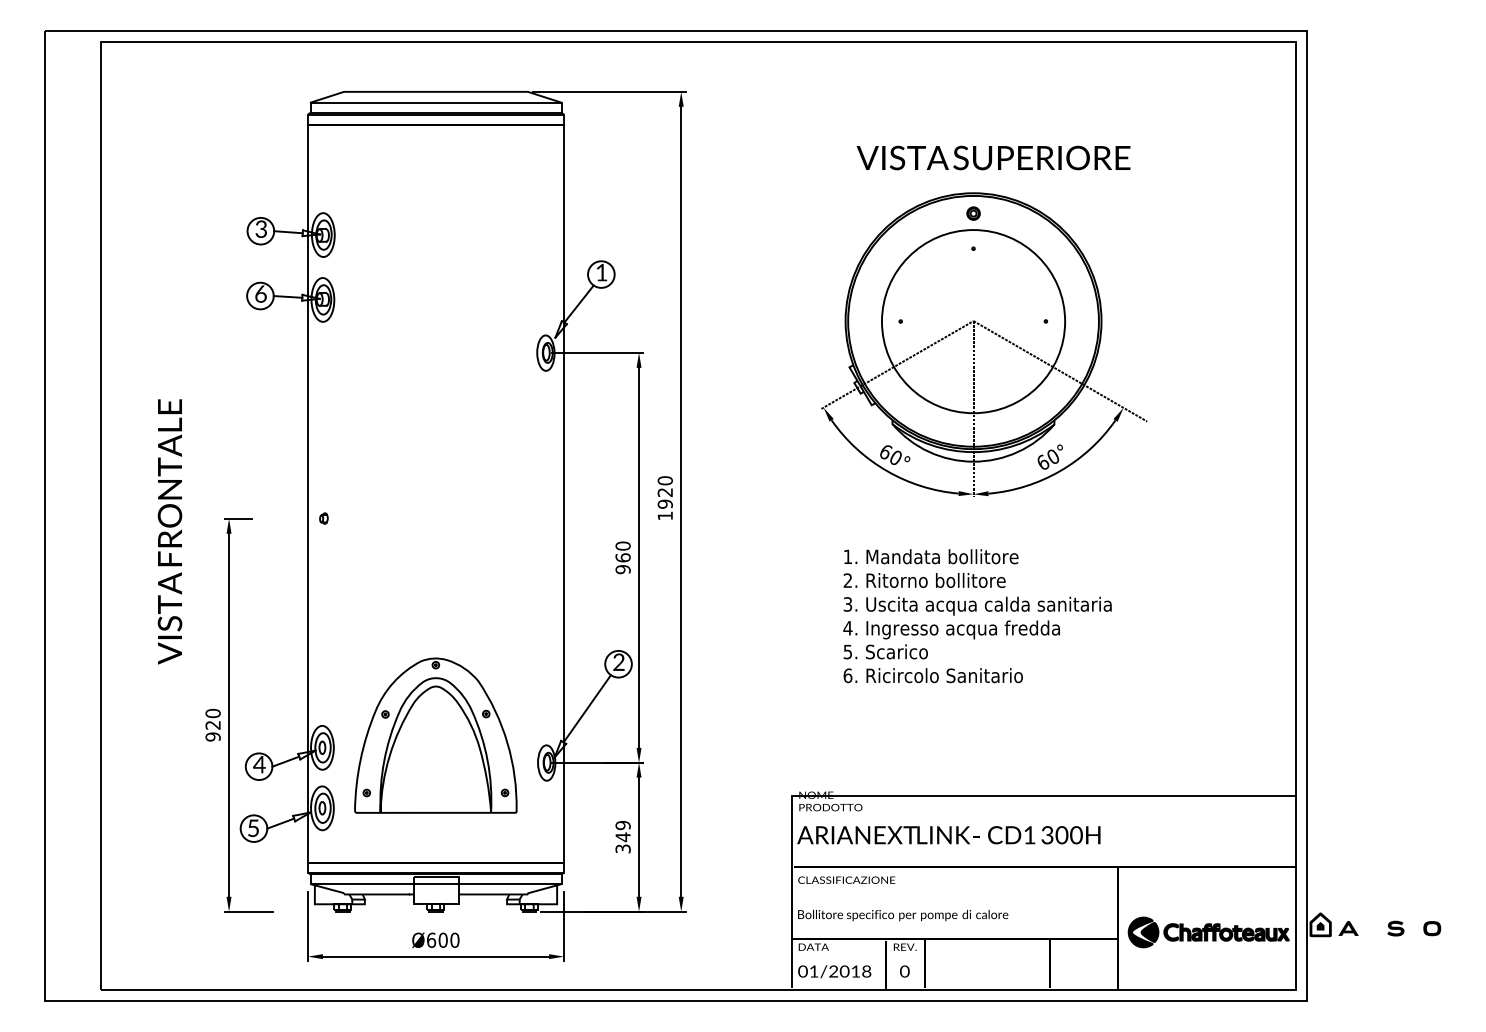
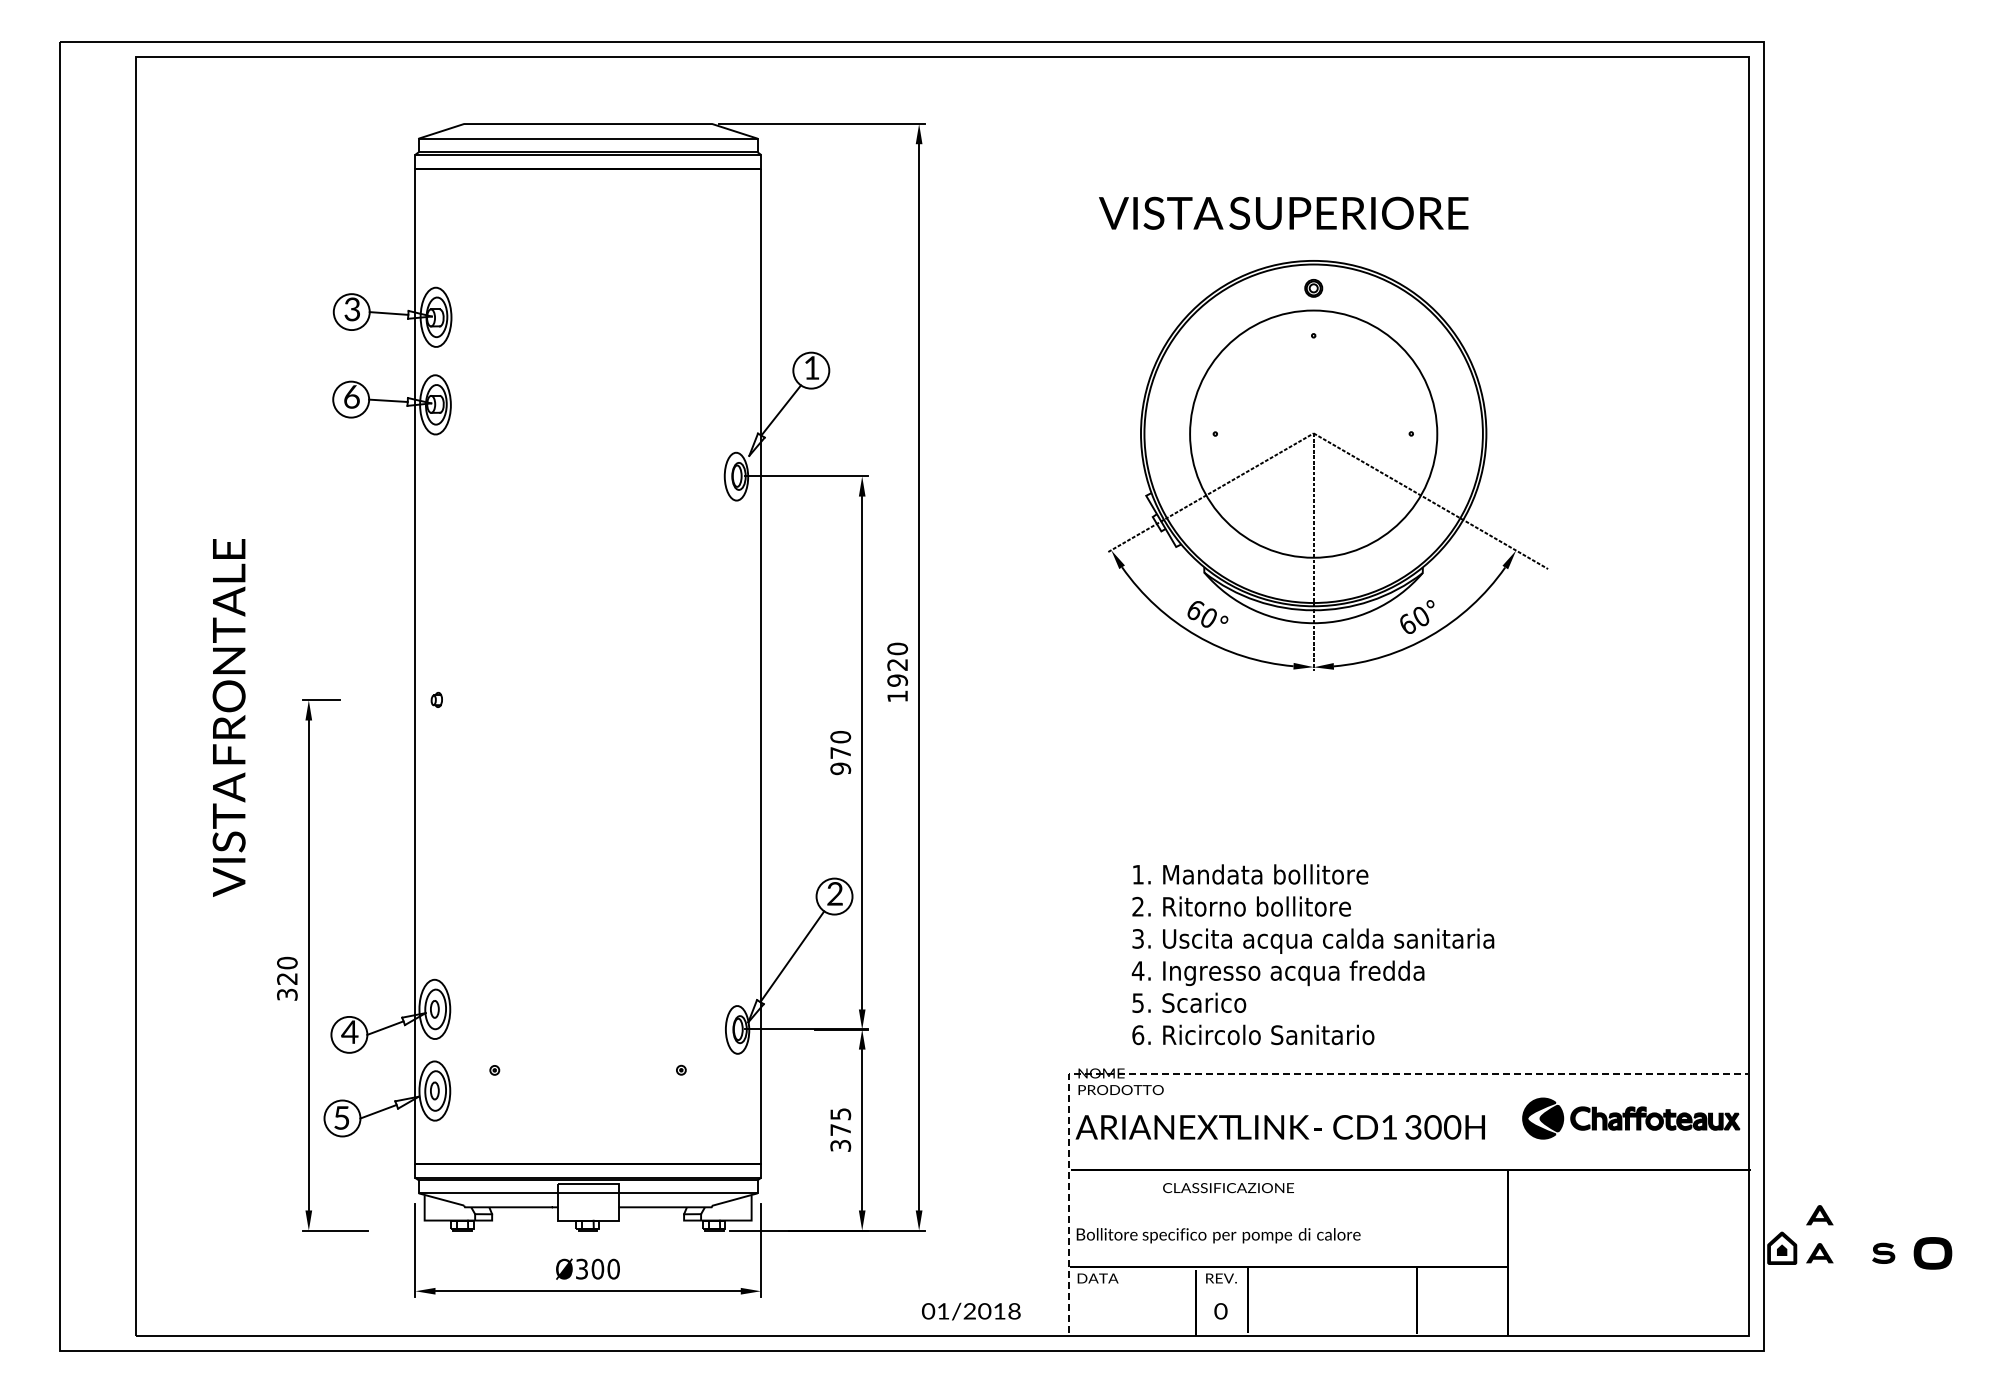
text: (993, 157) -> (1283, 212), moved
text: (622, 557) -> (840, 752), 960 -> 970
text: (977, 616) -> (1312, 954), moved
part: (435, 735) -> (587, 992), removed
text: (213, 736) -> (287, 994), 920 -> 320
line: (947, 796) -> (1278, 1074), solid -> dashed
text: (622, 831) -> (840, 1122), 349 -> 375
text: (846, 880) -> (1228, 1188), moved
part: (1348, 900) -> (1819, 1215), added
part: (1432, 928) -> (1932, 1253), size x1.6
part: (1209, 932) -> (1631, 1118), moved
text: (431, 939) -> (582, 1268), Ø600 -> Ø300
text: (834, 971) -> (971, 1311), moved

